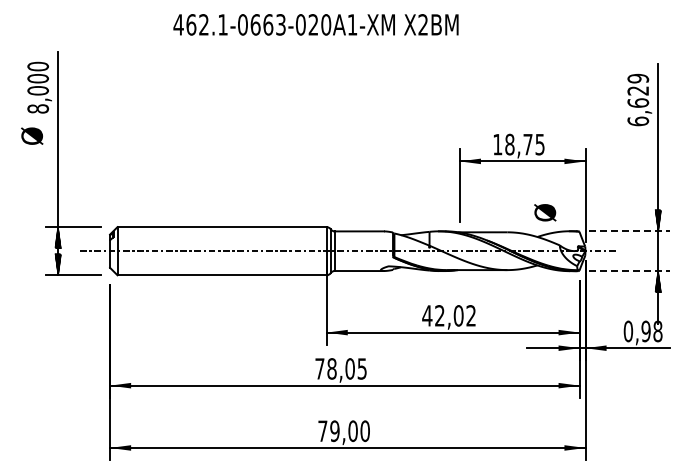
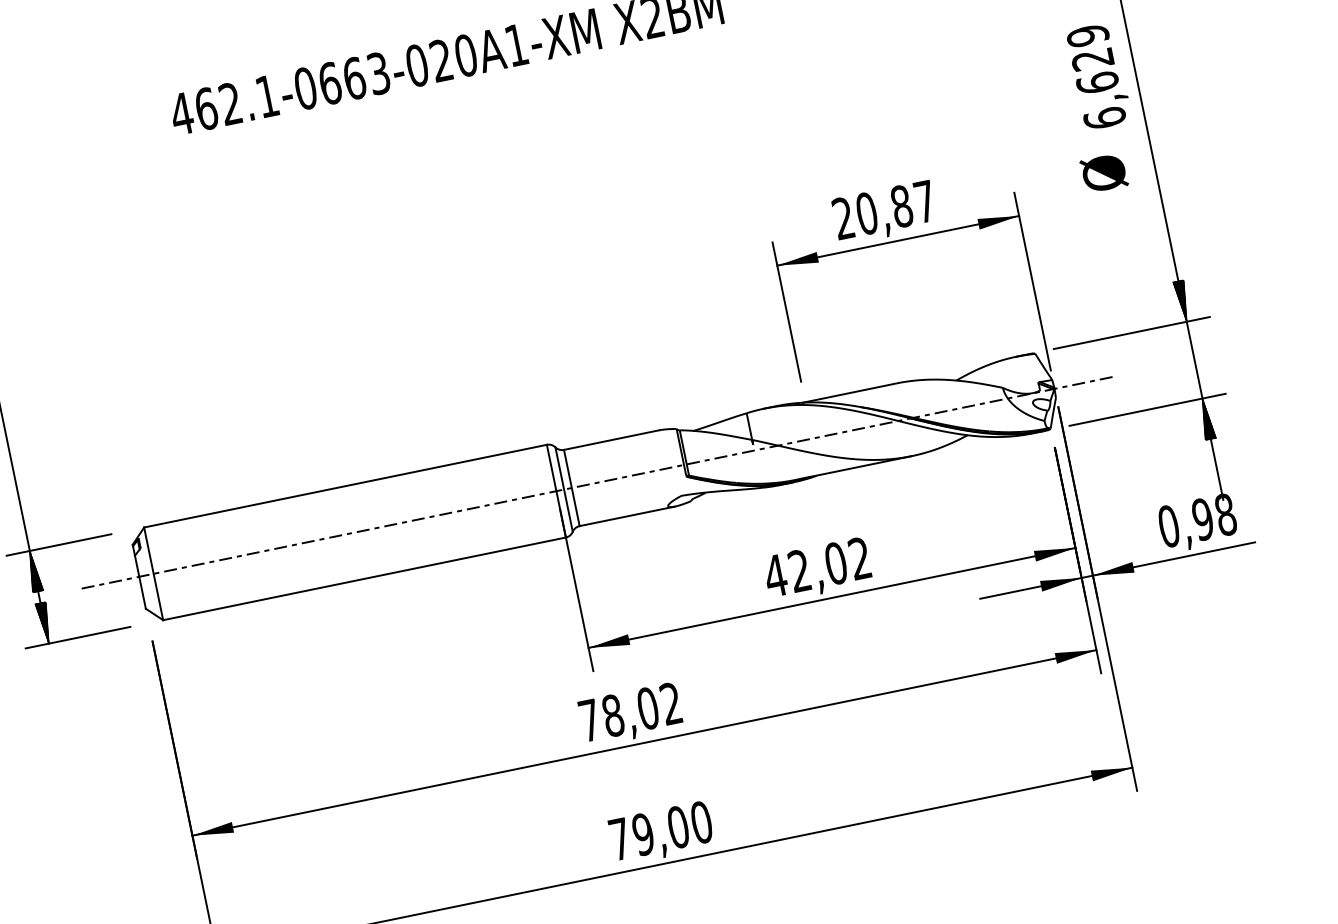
text: (518, 144) -> (883, 209), 18,75 -> 20,87
text: (545, 212) -> (1104, 172), moved
line: (629, 231) -> (1131, 333), dashed -> solid
line: (629, 271) -> (1147, 410), dashed -> solid
text: (361, 368) -> (669, 703), 78,05 -> 78,02

